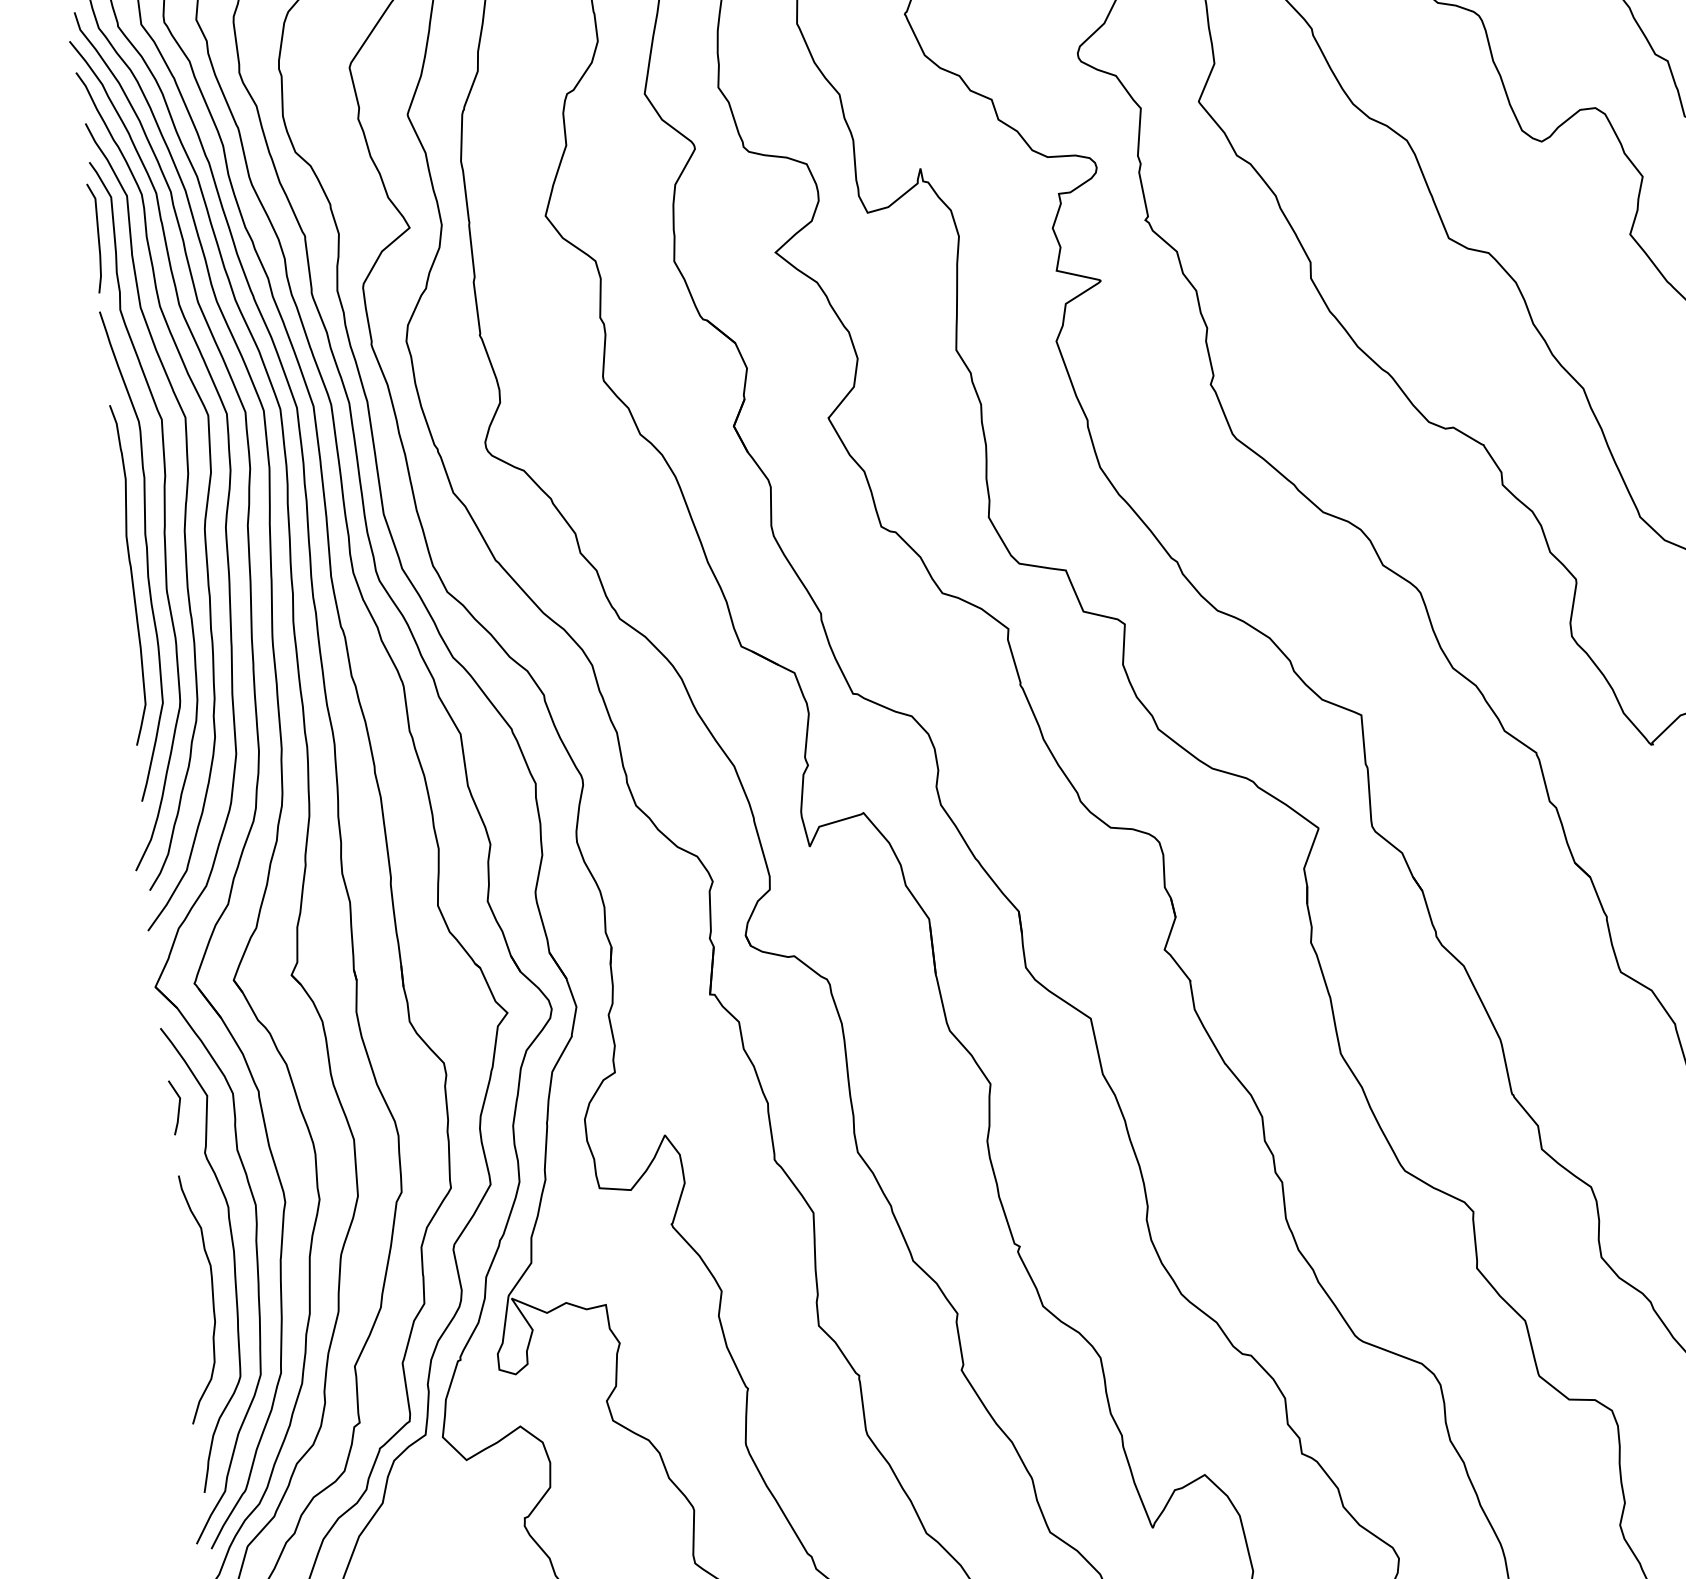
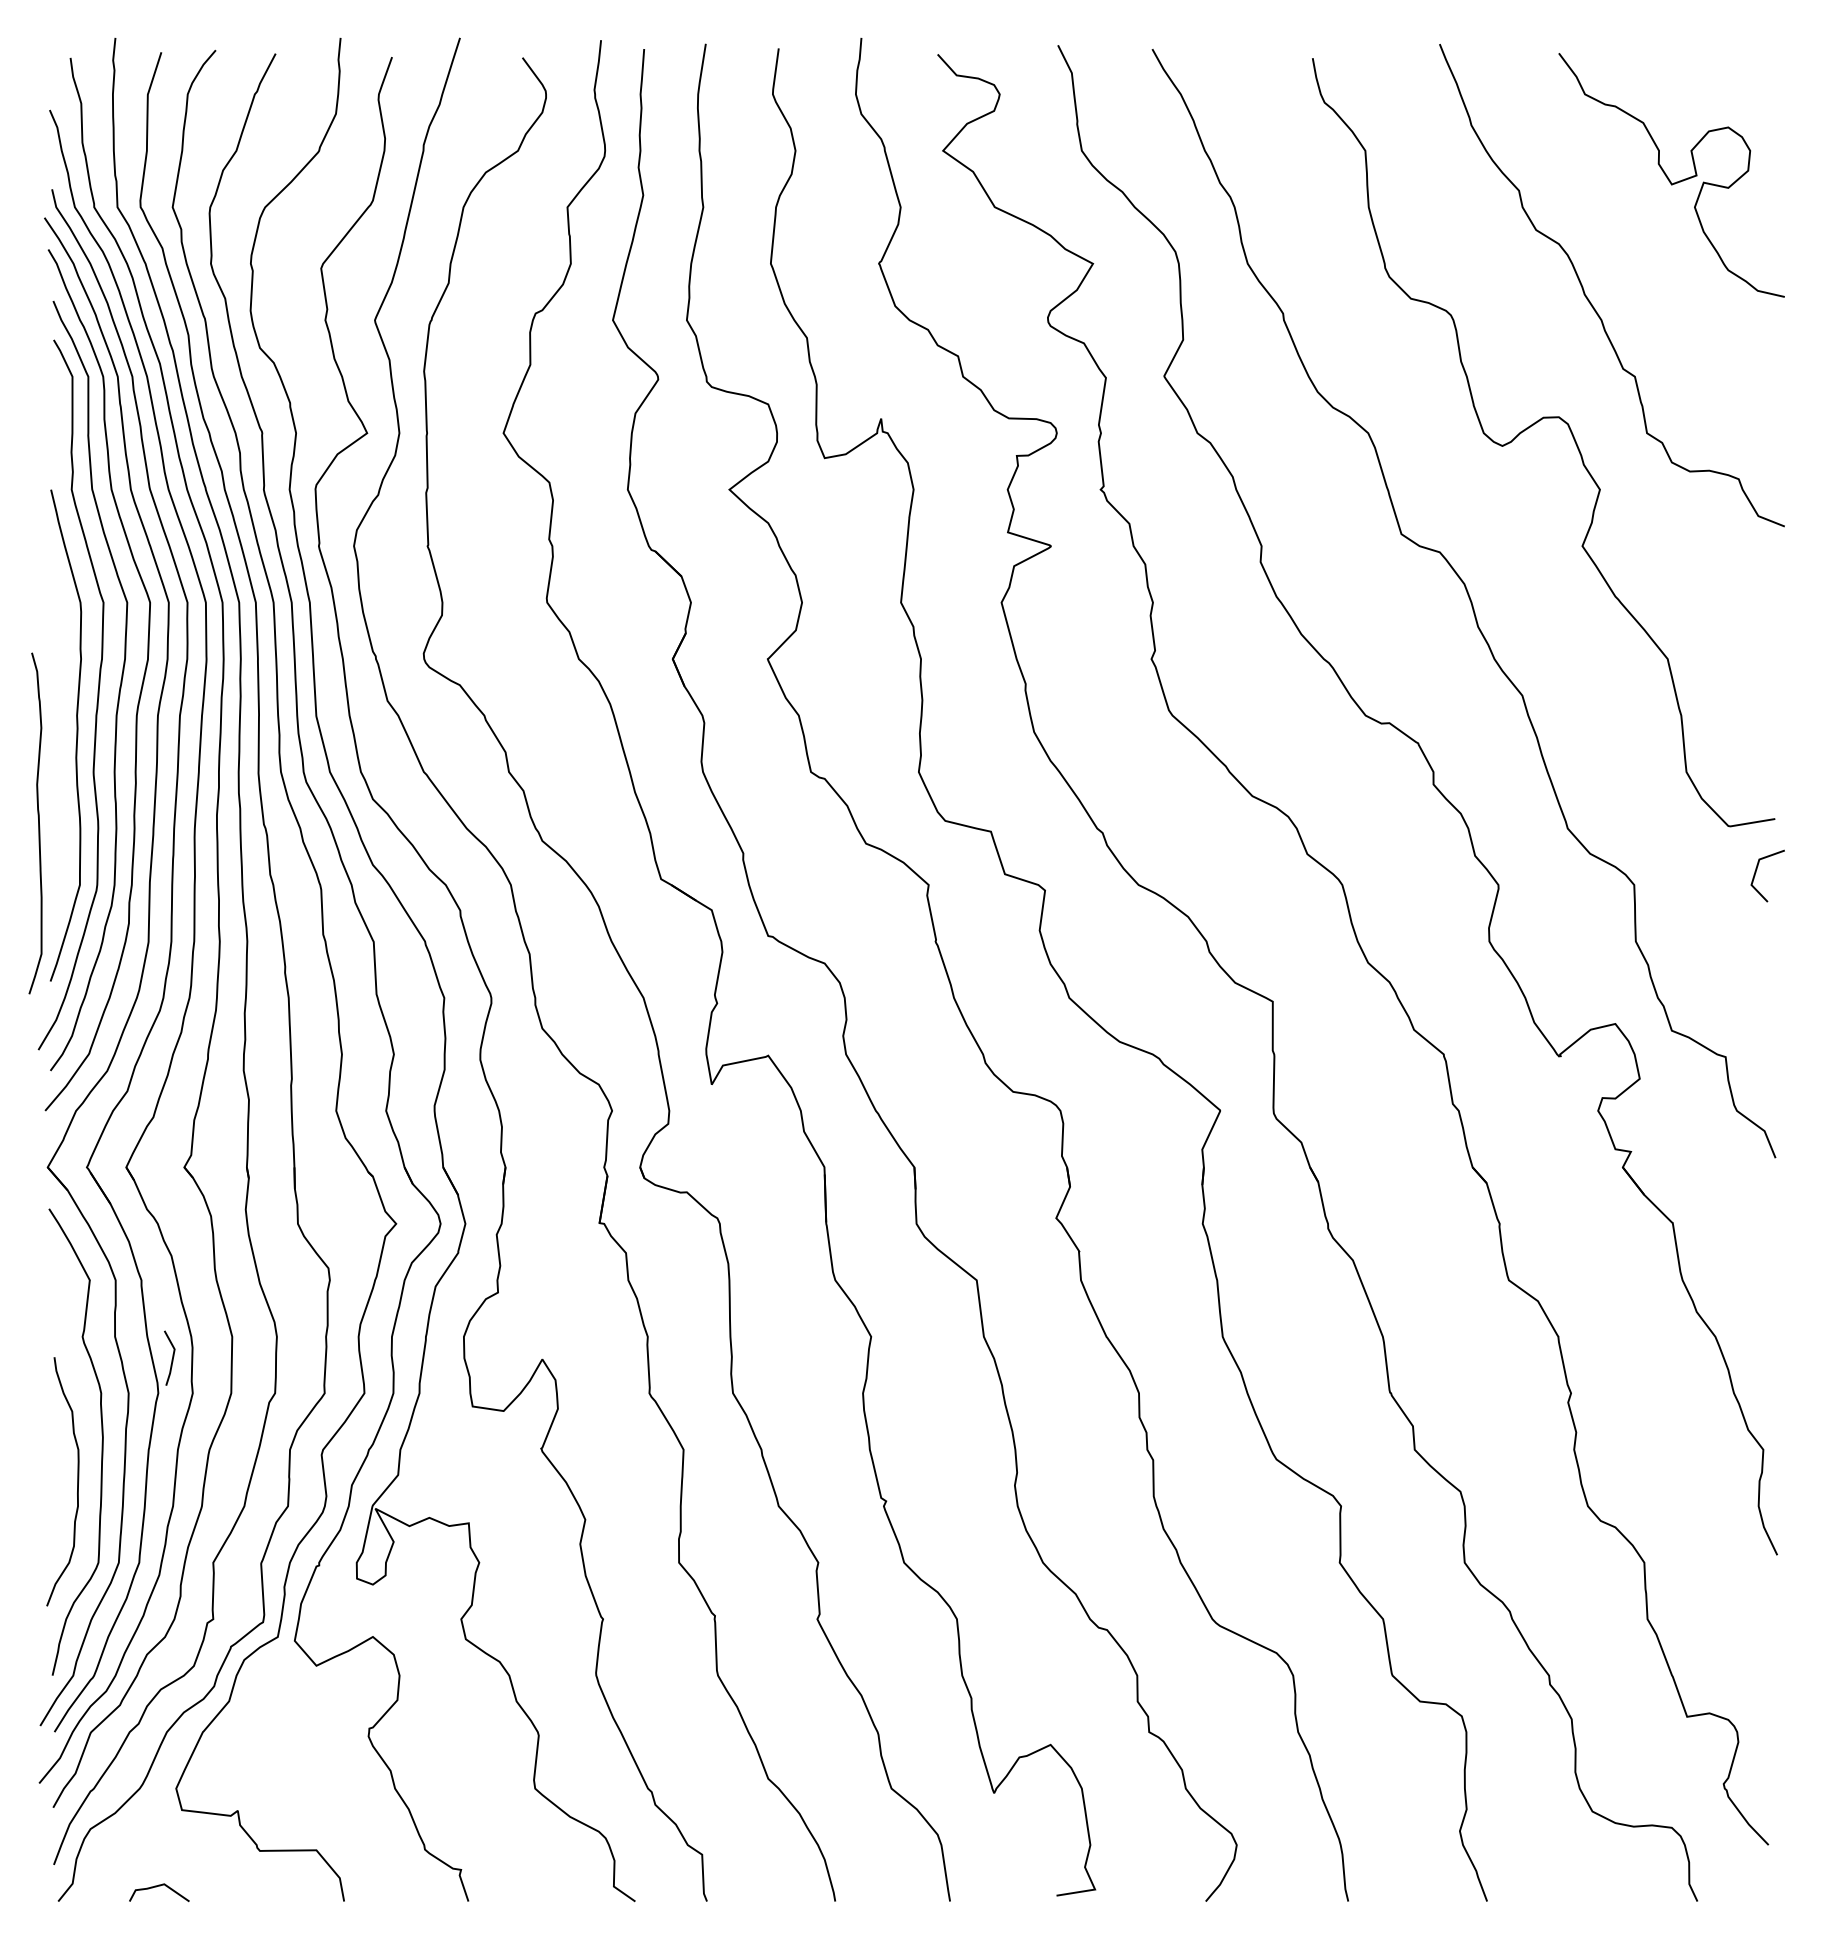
curve: (97, 238) -> (55, 416), removed
curve: (131, 574) -> (38, 823), moved
line: (177, 1108) -> (171, 1359), moved

